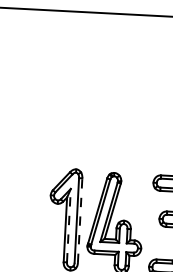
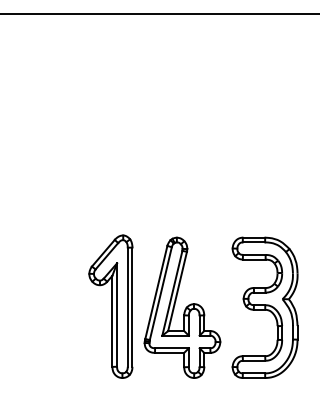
line: (80, 220) -> (132, 307), dashed -> solid
line: (69, 225) -> (117, 315), dashed -> solid

